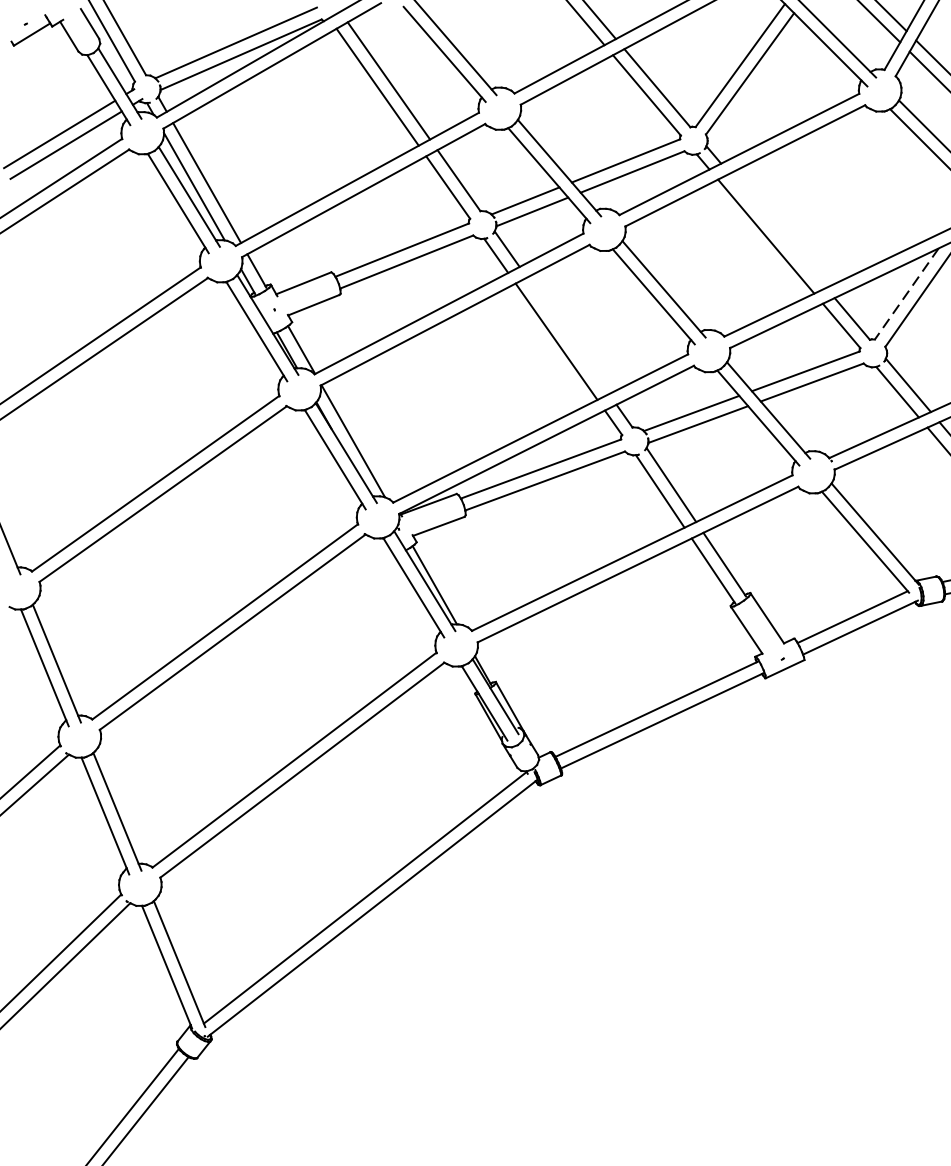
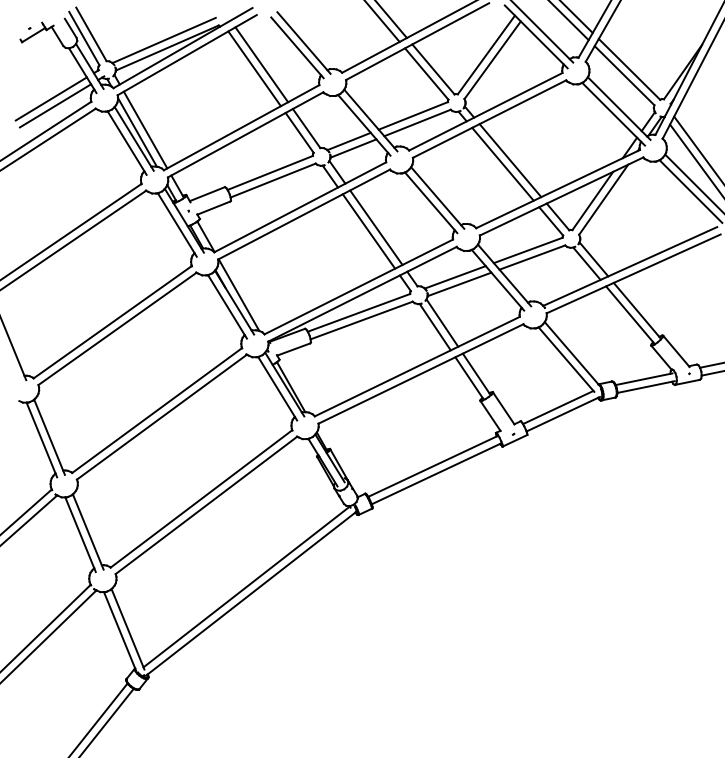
line: (777, 230) -> (510, 160), added
line: (906, 293) -> (592, 200), dashed -> solid
line: (568, 335) -> (376, 227), added

